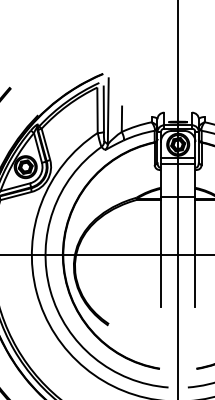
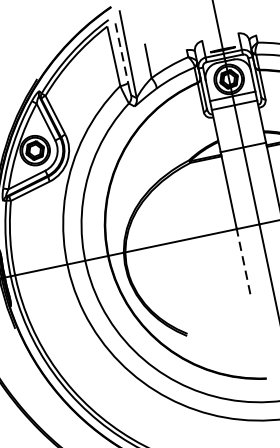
line: (103, 109) -> (121, 53), solid -> dashed
line: (160, 280) -> (243, 262), solid -> dashed

